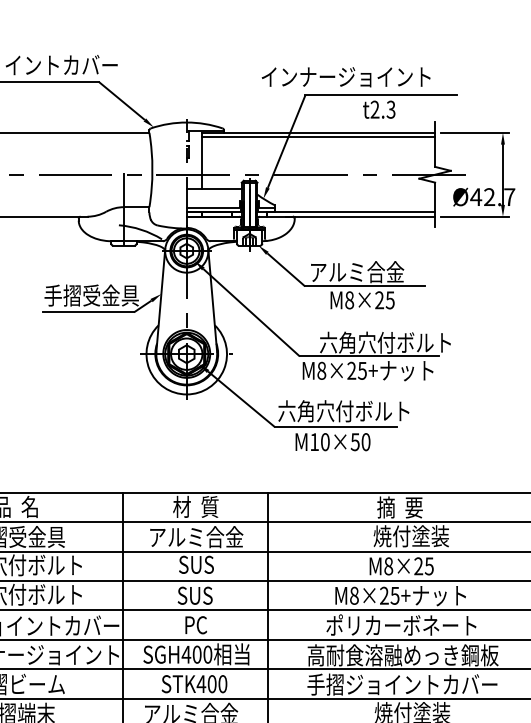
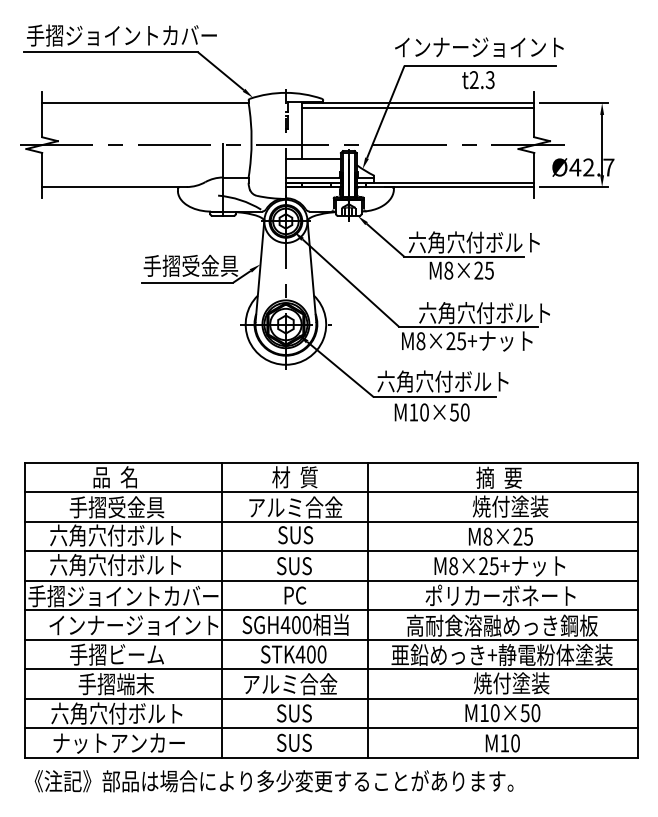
text: (346, 77) -> (479, 47), moved
text: (375, 272) -> (474, 242), アルミ合金 -> 六角穴付ボルト
text: (402, 684) -> (501, 654), 手摺ジョイントカバー -> 亜鉛めっき+静電粉体塗装

